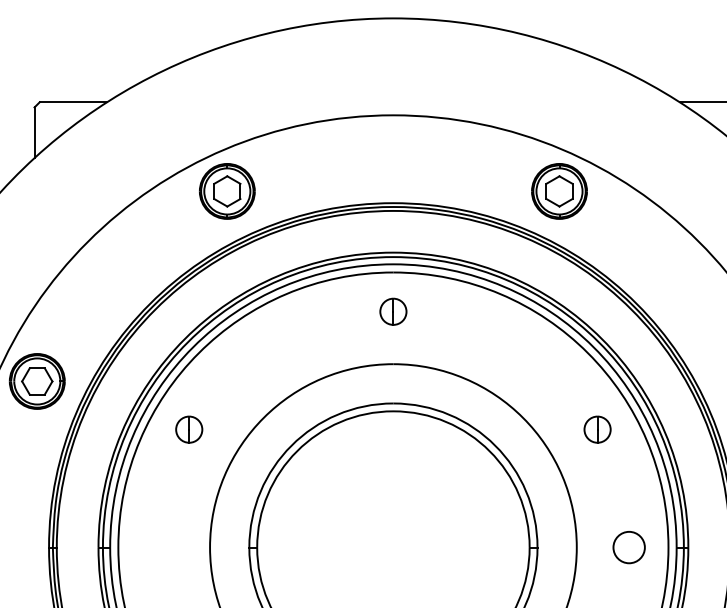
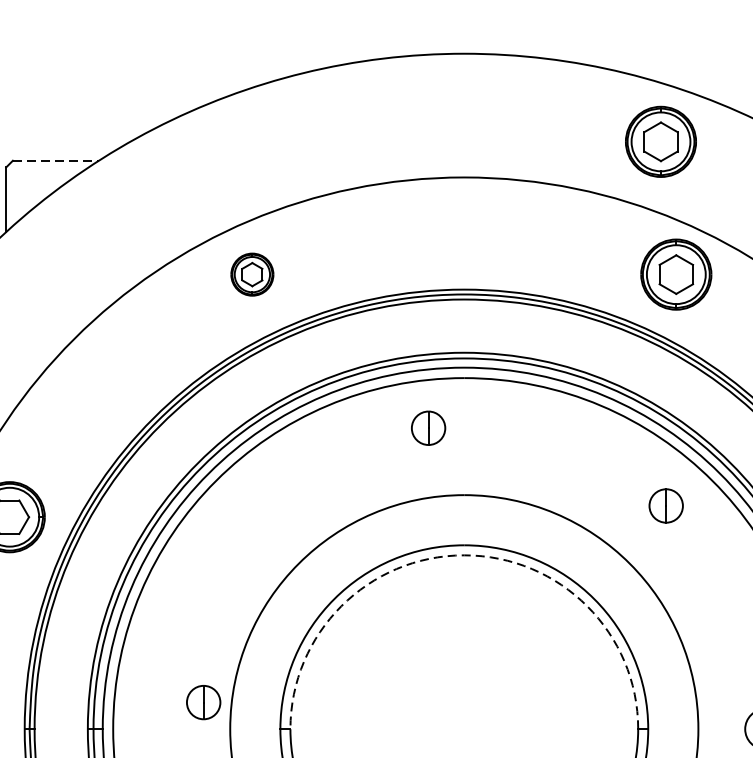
part: (547, 87) -> (660, 141), added
line: (73, 102) -> (55, 161), solid -> dashed
part: (227, 191) -> (252, 274), size x0.6
part: (393, 311) -> (428, 427), moved
arc: (393, 411) -> (464, 555), solid -> dashed
part: (189, 429) -> (204, 702), moved
part: (597, 429) -> (666, 505), moved

